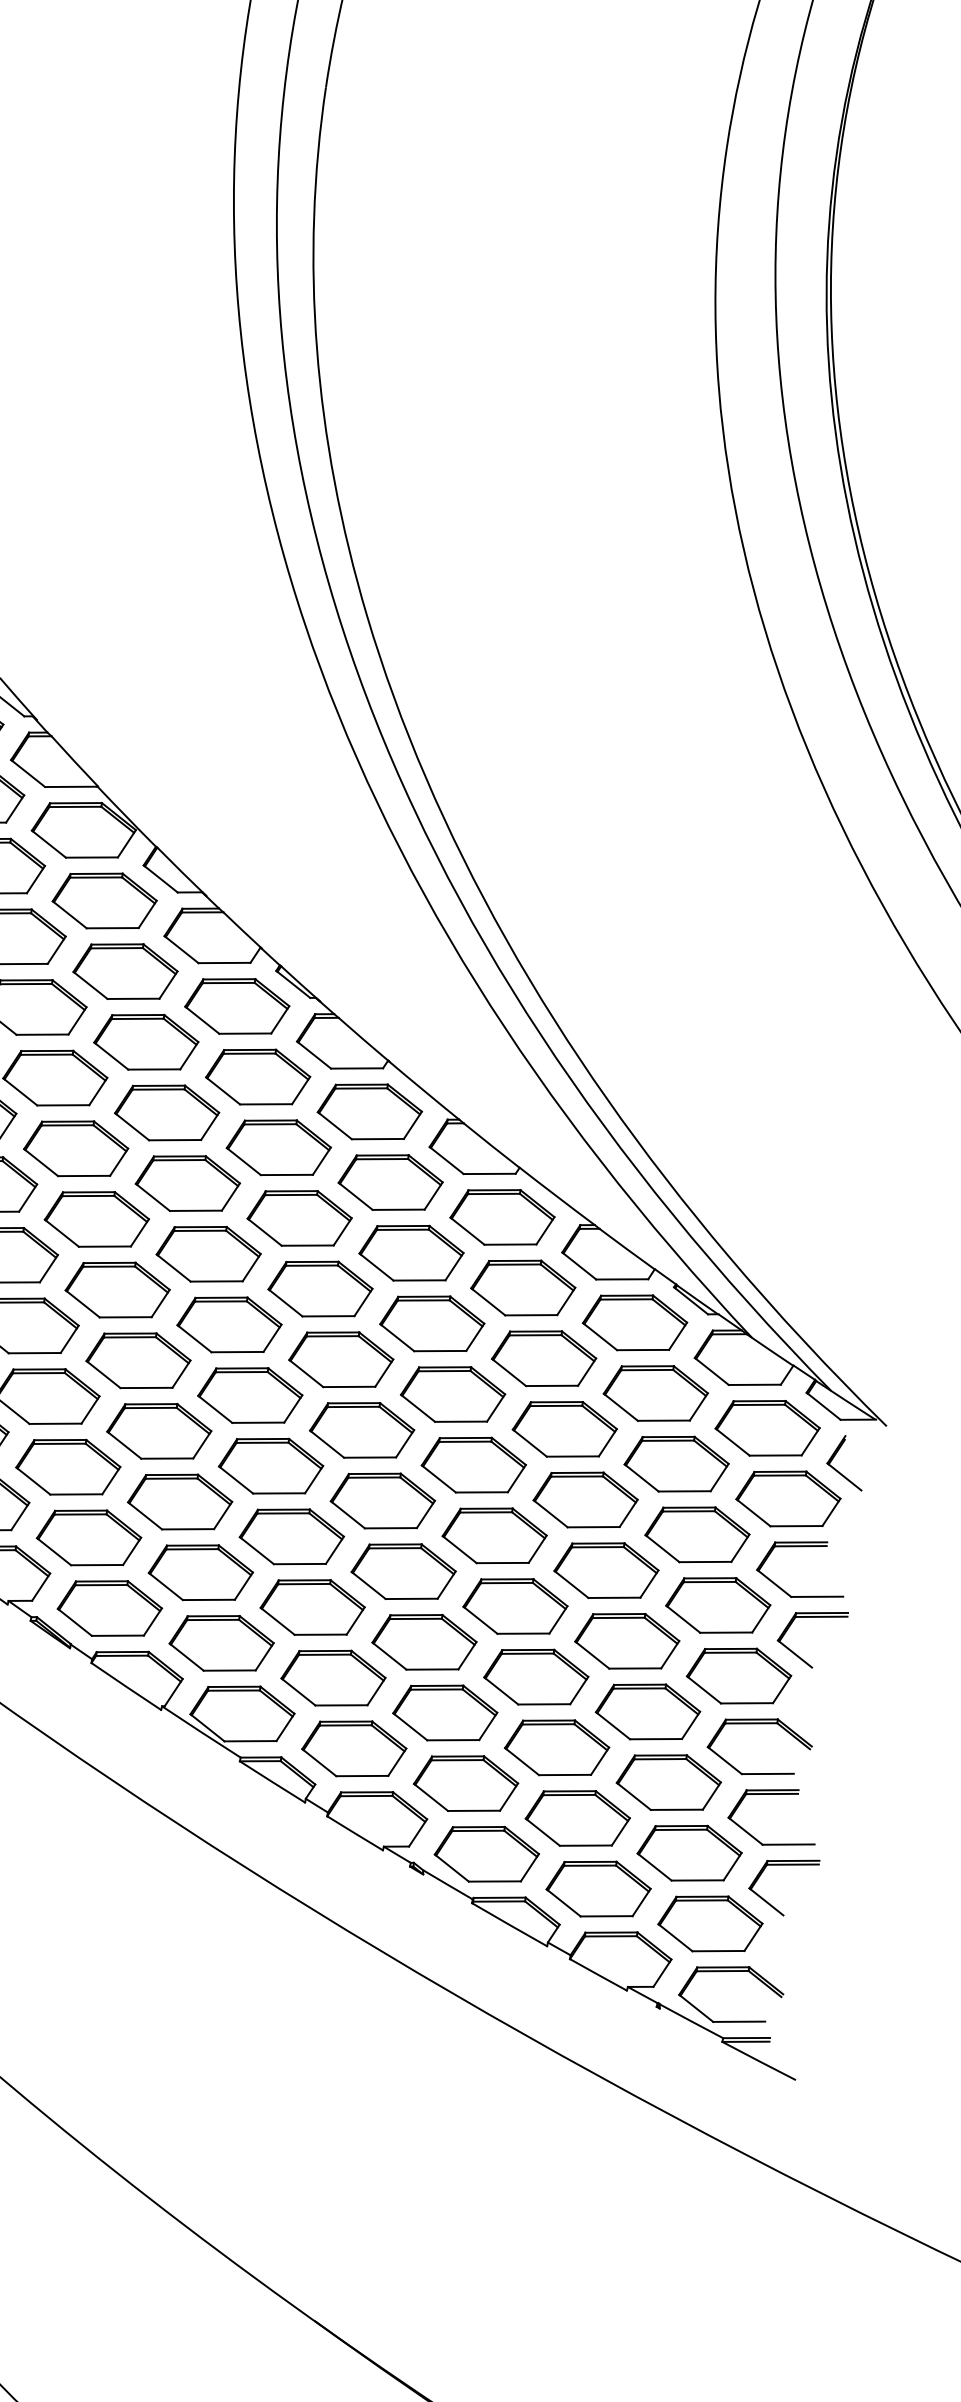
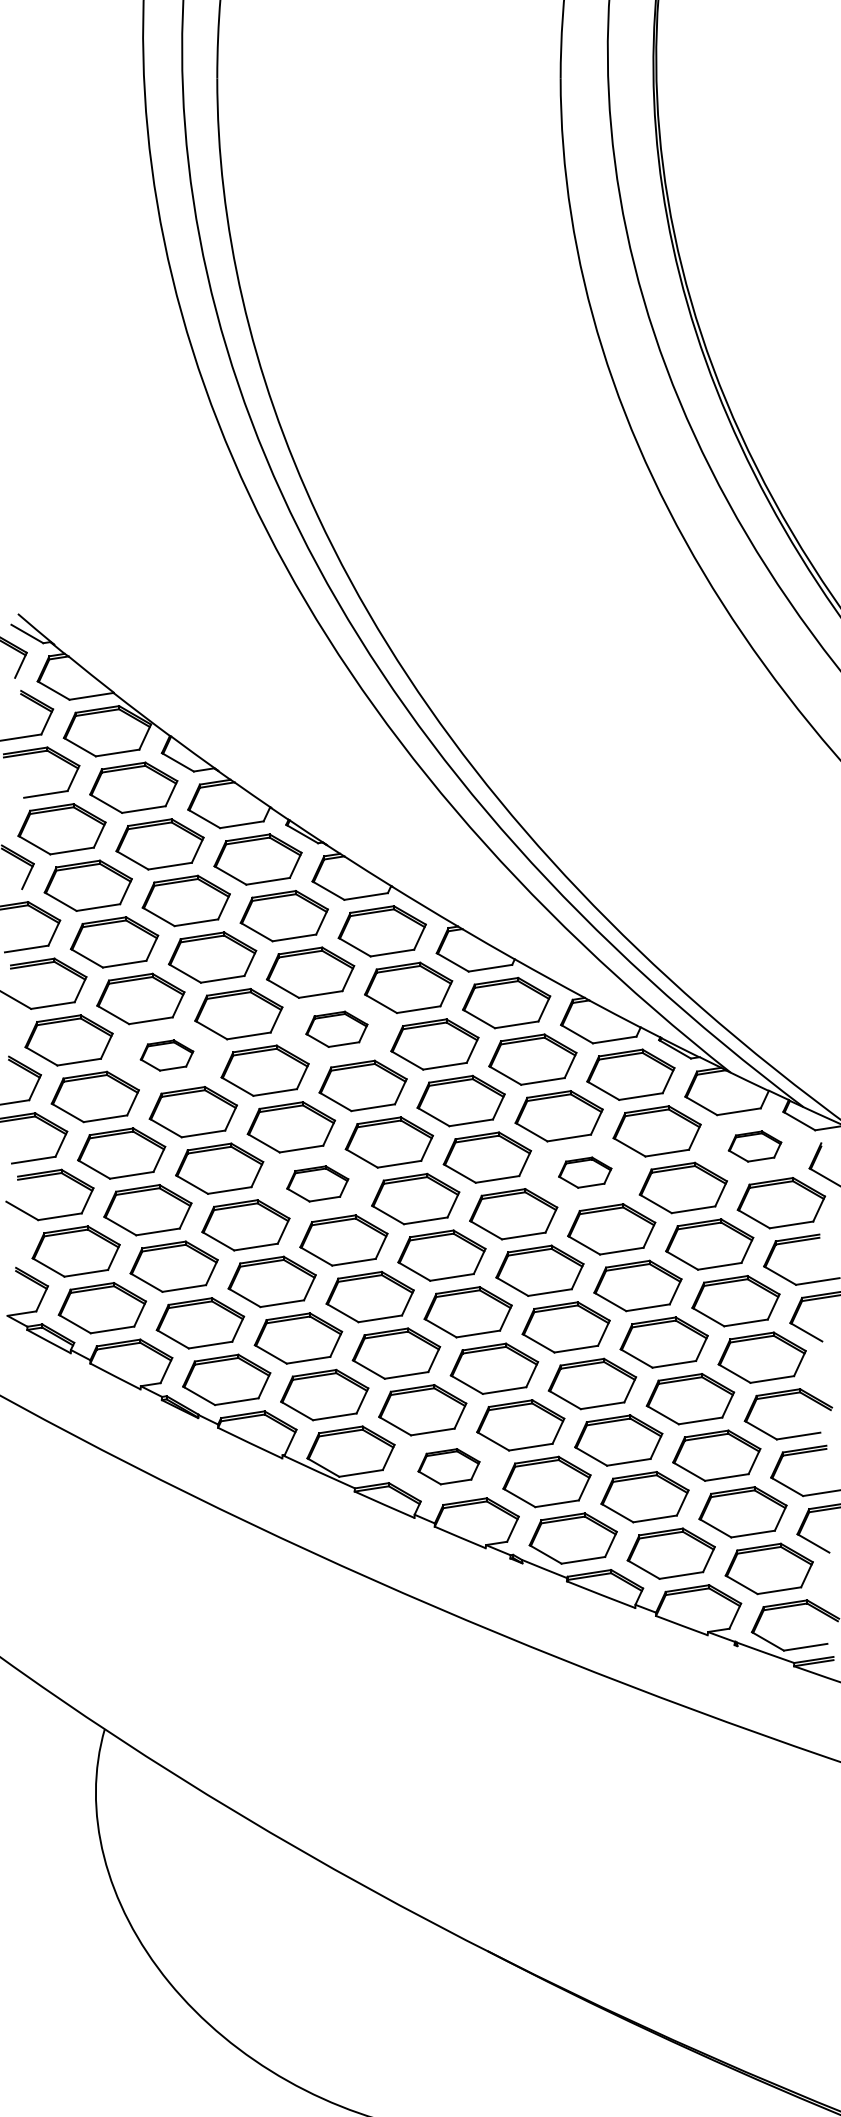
part: (299, 1218) -> (336, 1029), size x0.7
part: (96, 1219) -> (166, 1055), size x0.6
part: (250, 1395) -> (317, 1183), size x0.7
part: (563, 1428) -> (584, 1172), size x0.6
part: (766, 1428) -> (754, 1146), size x0.6
part: (353, 1748) -> (448, 1466), size x0.7

